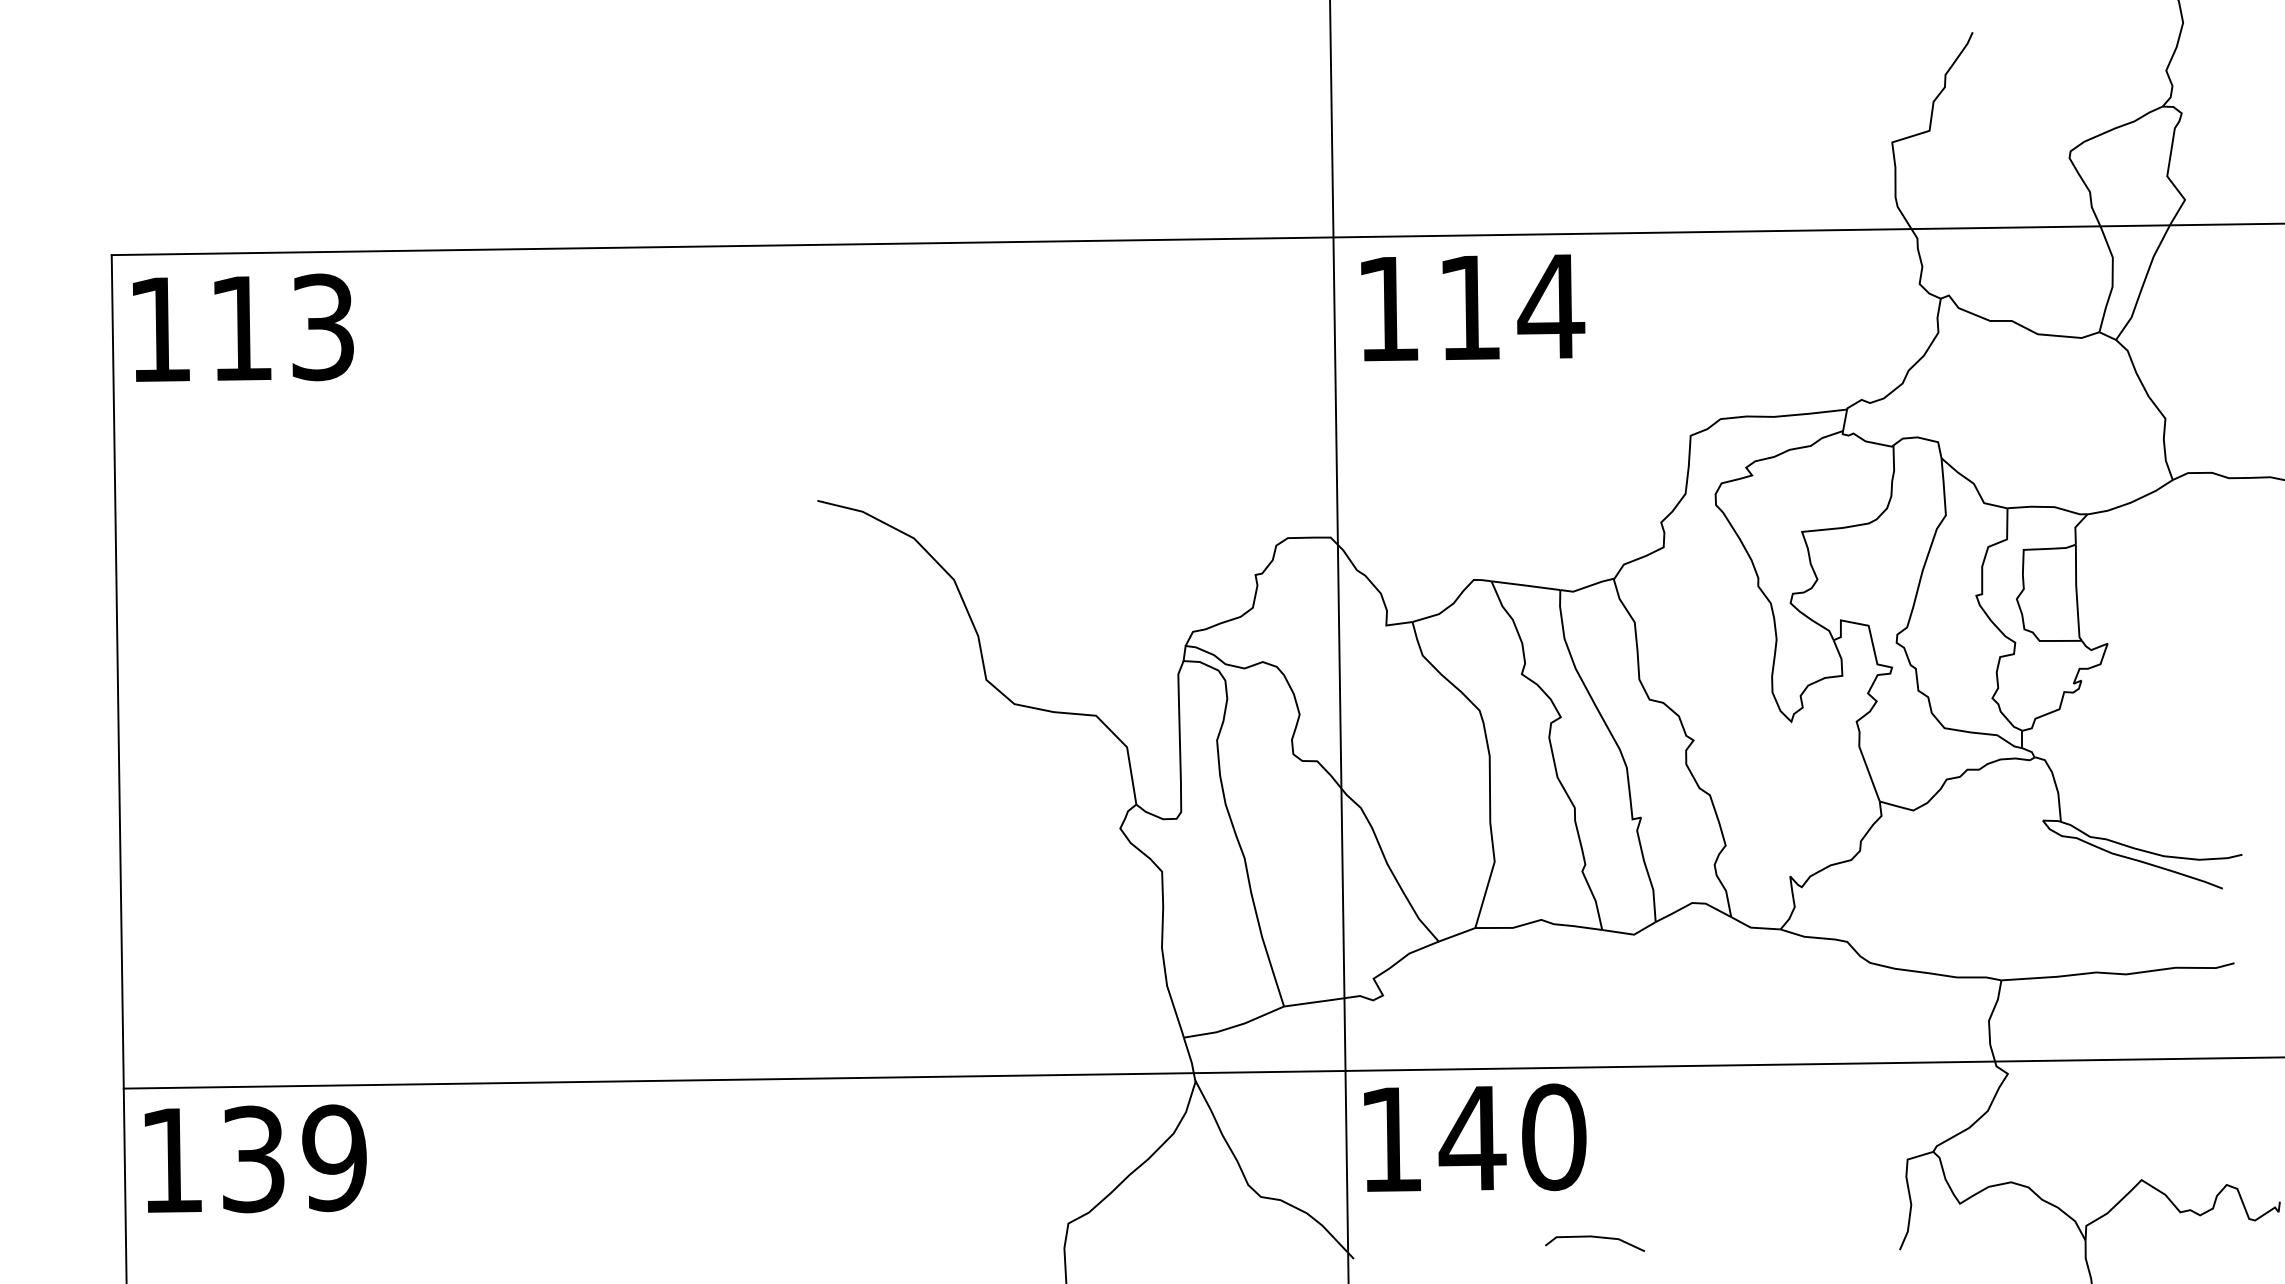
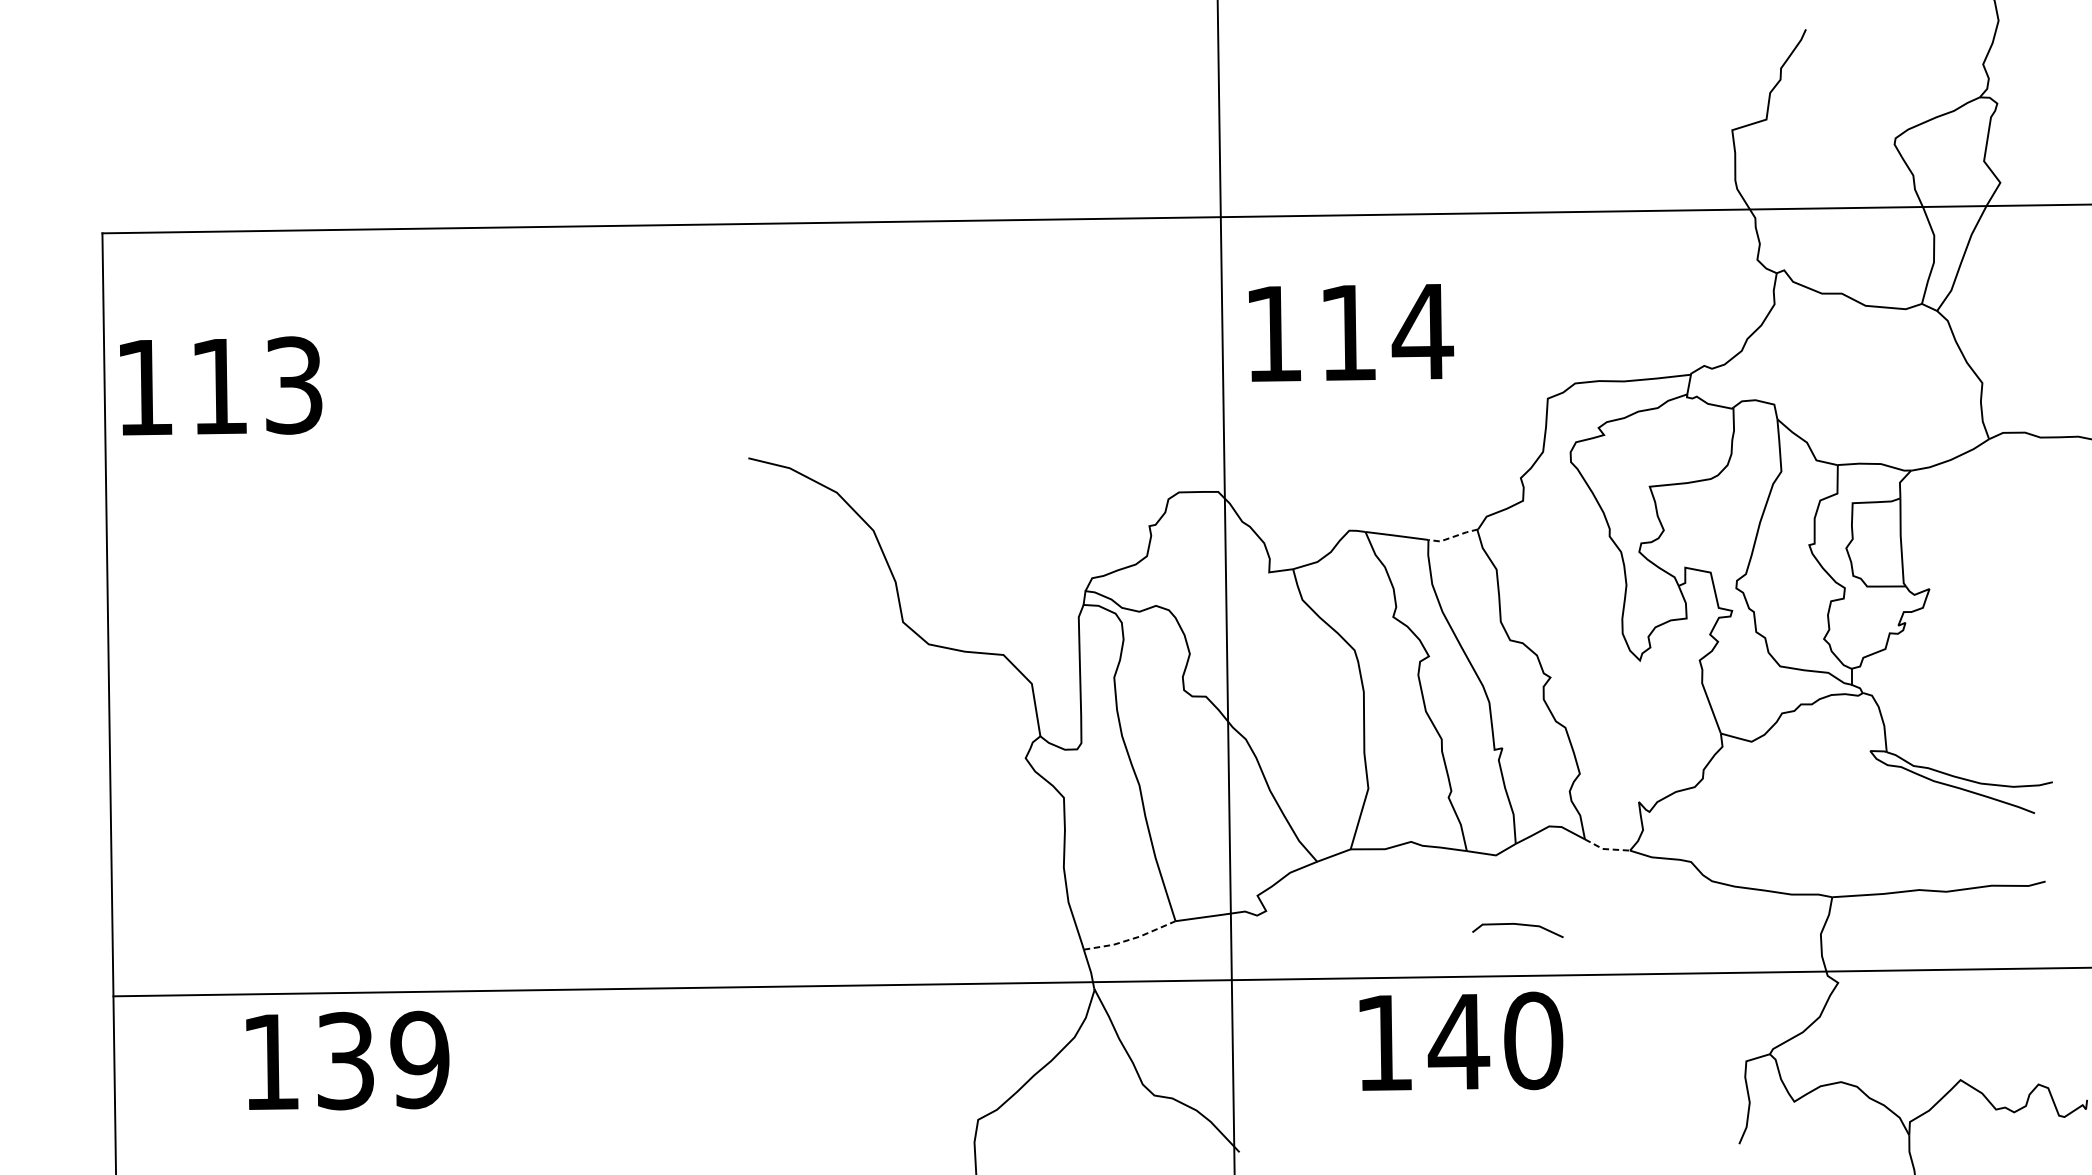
text: (1473, 307) -> (1351, 332), moved
text: (242, 327) -> (220, 385), moved
line: (1587, 586) -> (1453, 536), solid -> dashed
line: (1753, 927) -> (1605, 848), solid -> dashed
line: (1235, 1026) -> (1131, 939), solid -> dashed
text: (1475, 1137) -> (1461, 1041), moved
text: (255, 1158) -> (347, 1060), moved
line: (1594, 1237) -> (1517, 924), moved

